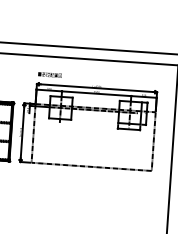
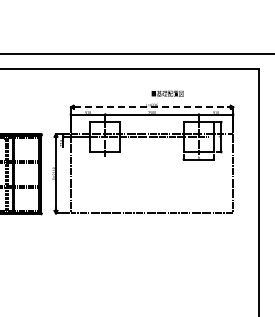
text: (49, 74) -> (167, 93), moved
line: (97, 88) -> (152, 107), solid -> dashed

